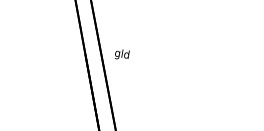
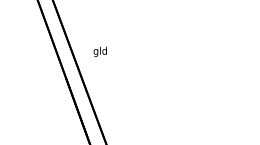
text: (121, 54) -> (99, 51), moved

